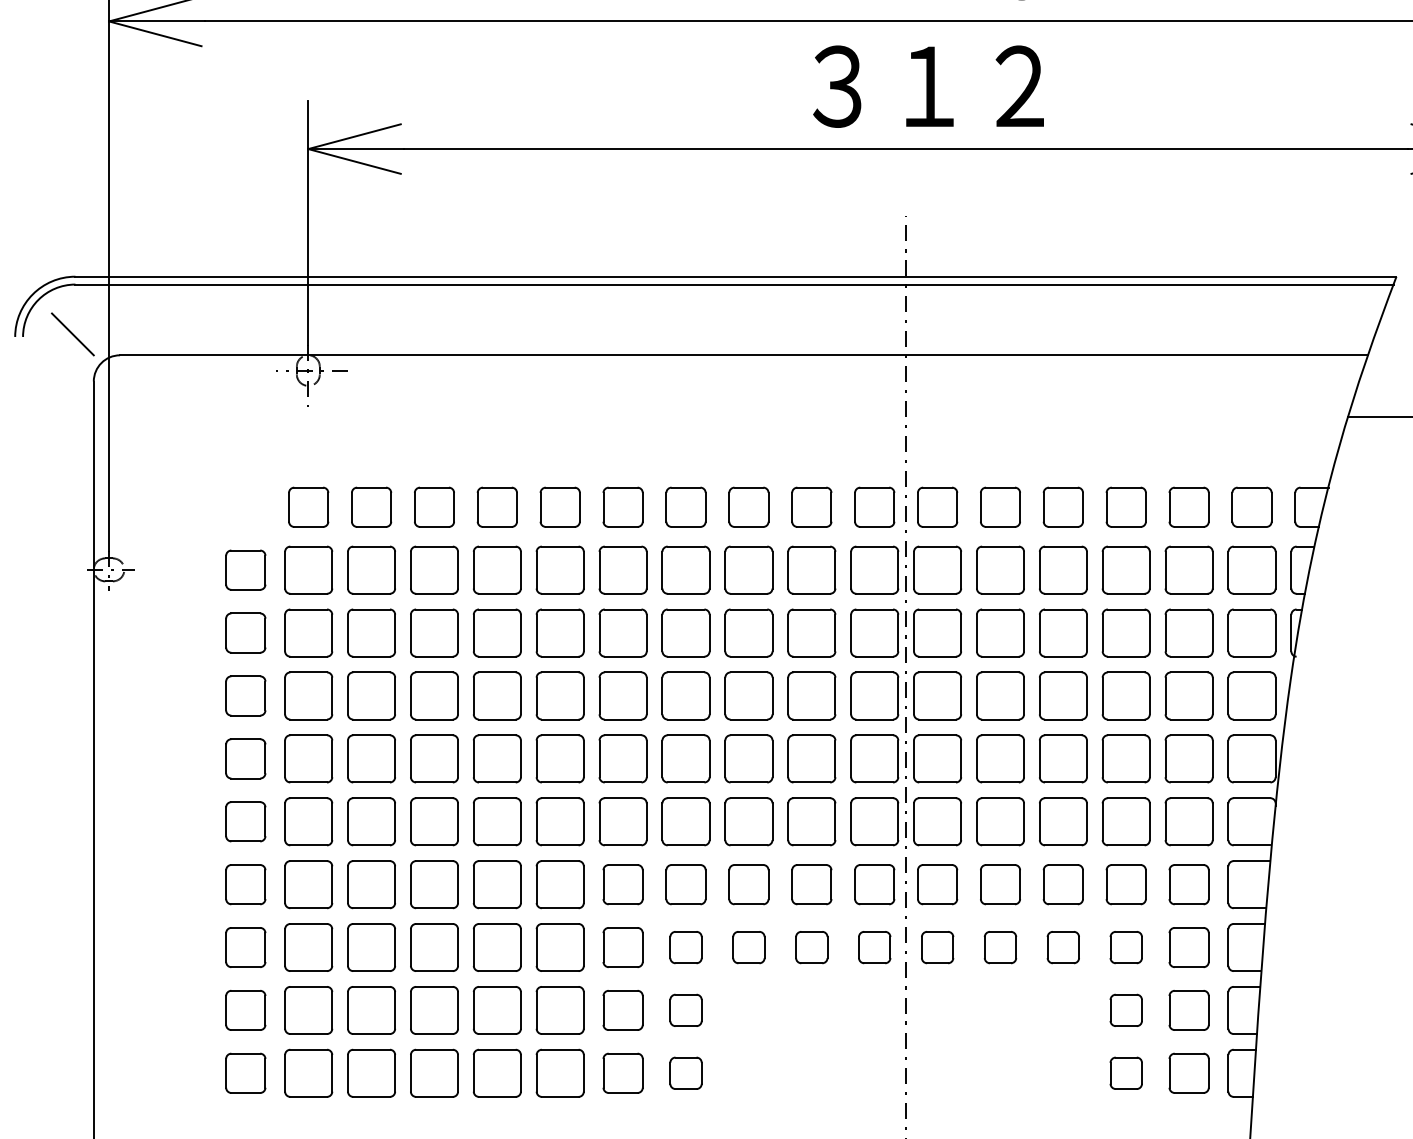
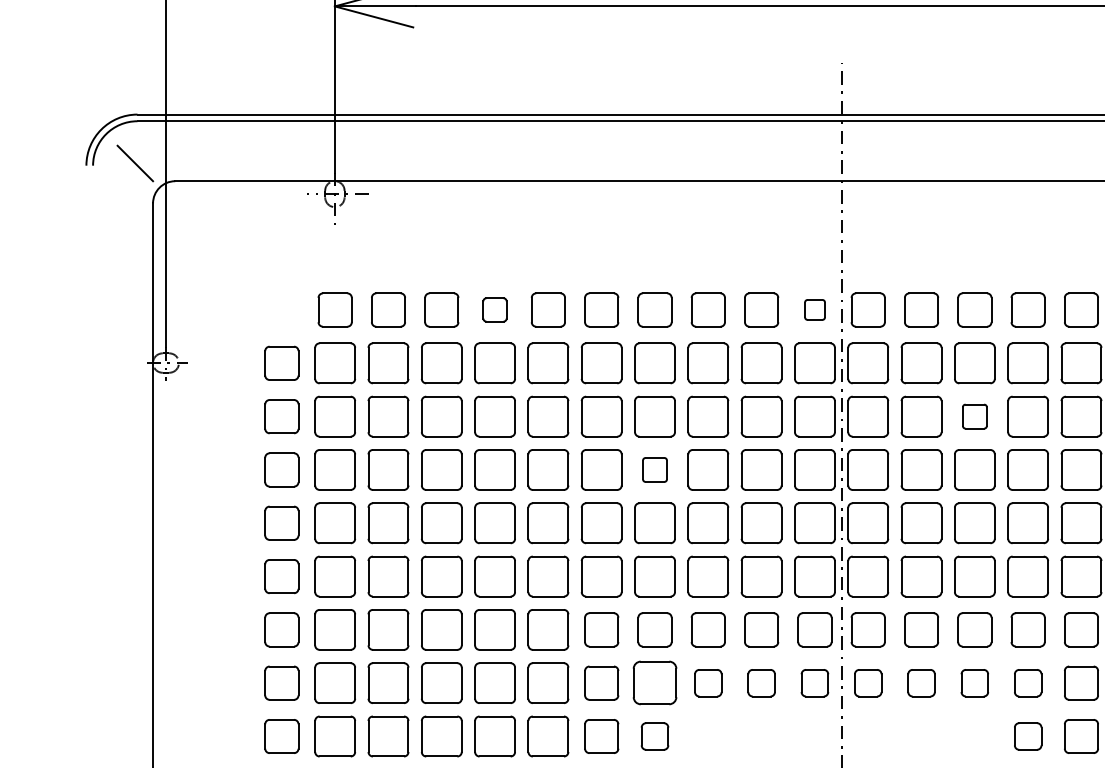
part: (496, 506) -> (494, 309), size x0.7
part: (874, 506) -> (814, 309), size x0.6
part: (1063, 632) -> (974, 416), size x0.6
part: (685, 695) -> (654, 469), size x0.6
part: (685, 947) -> (654, 683), size x1.6

